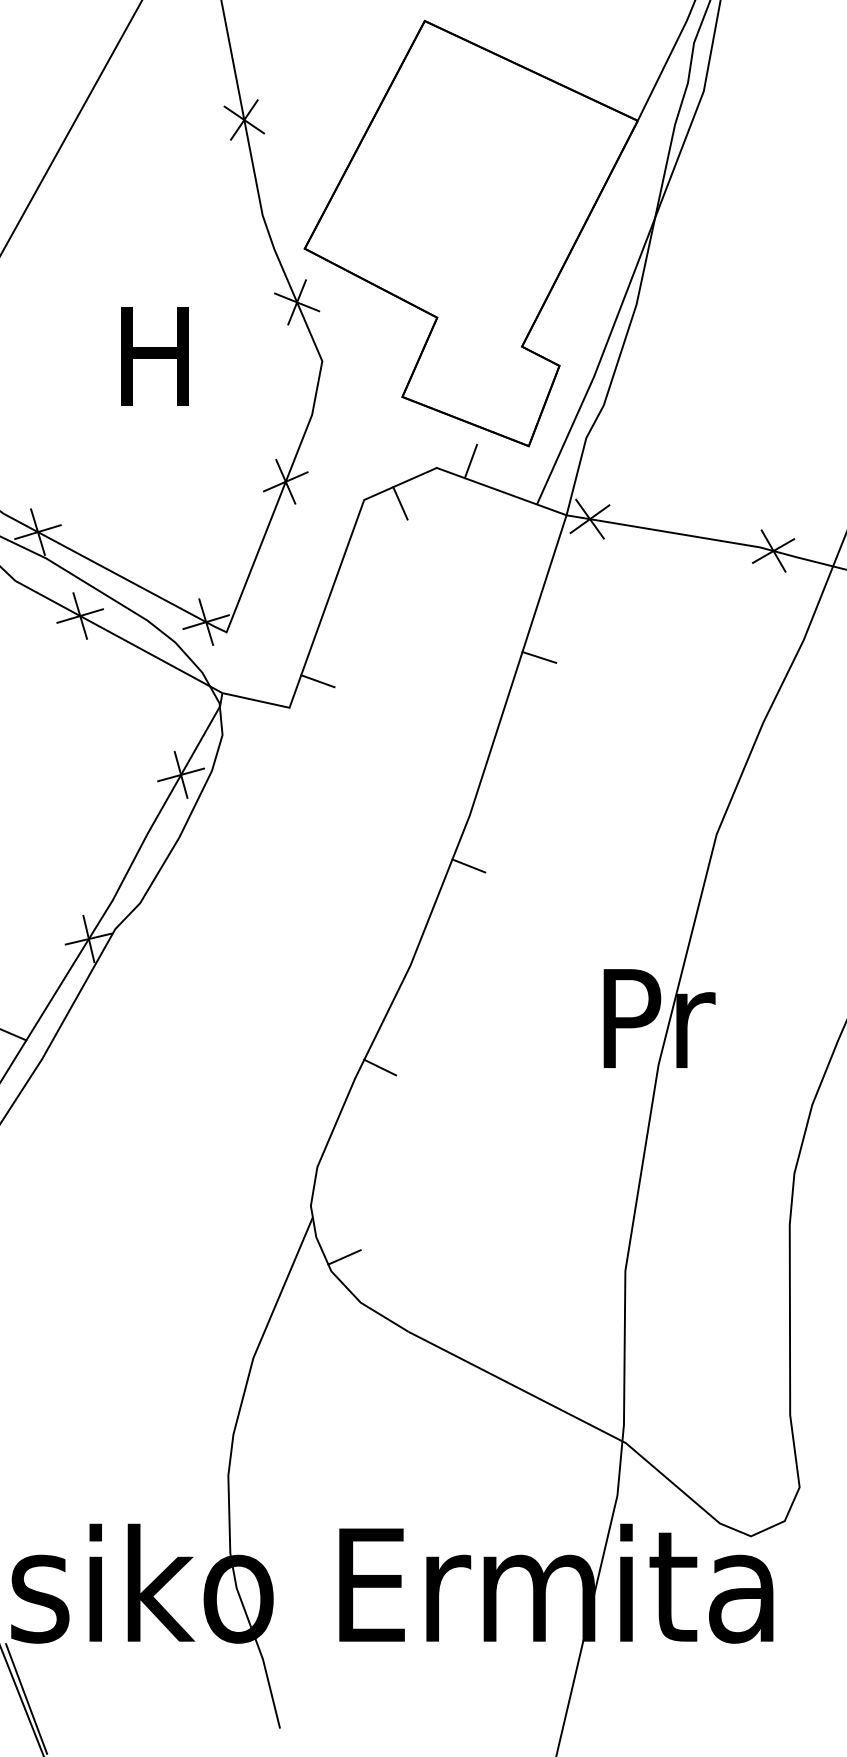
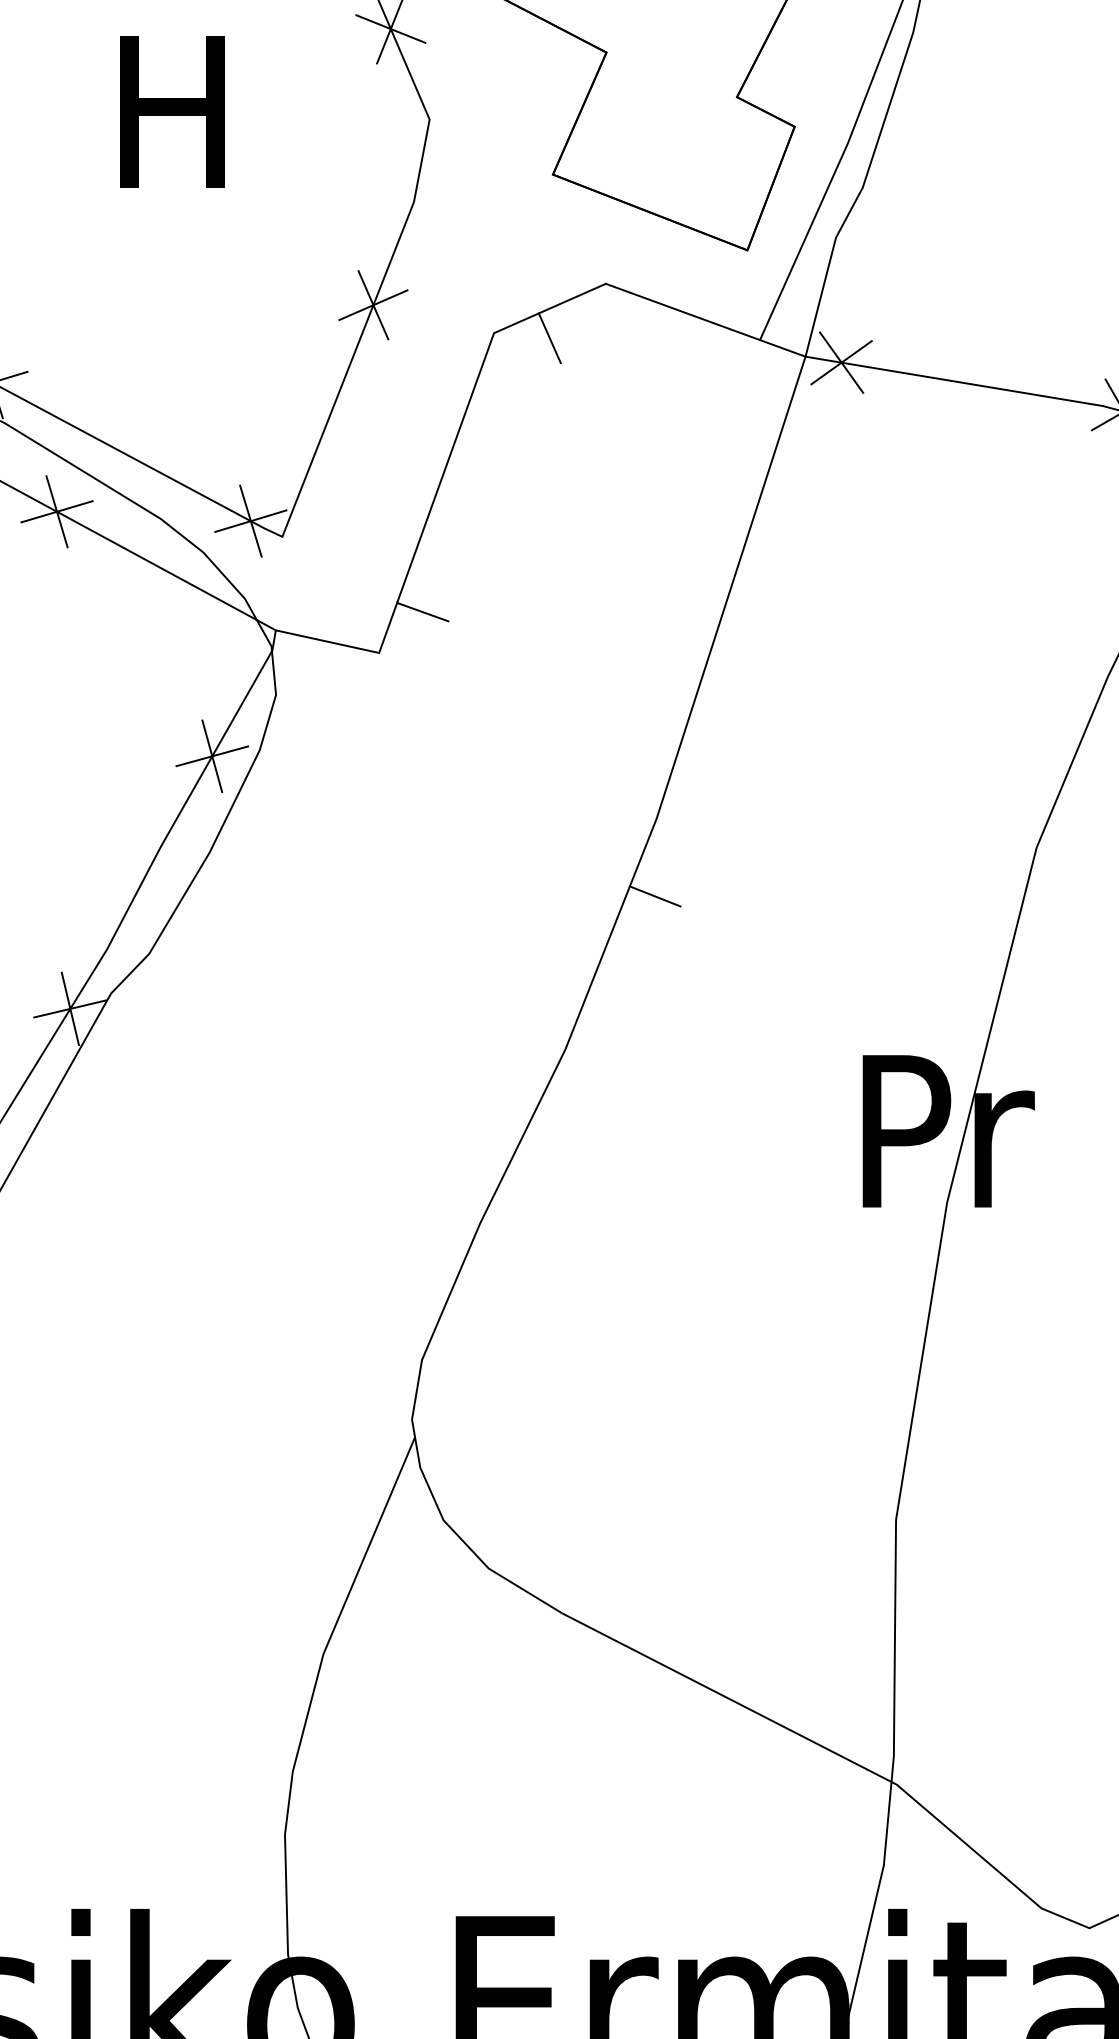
line: (470, 461) -> (657, 273), removed
line: (539, 657) -> (763, 575), removed
line: (380, 1067) -> (519, 1206), removed
line: (344, 1257) -> (463, 1499), removed

